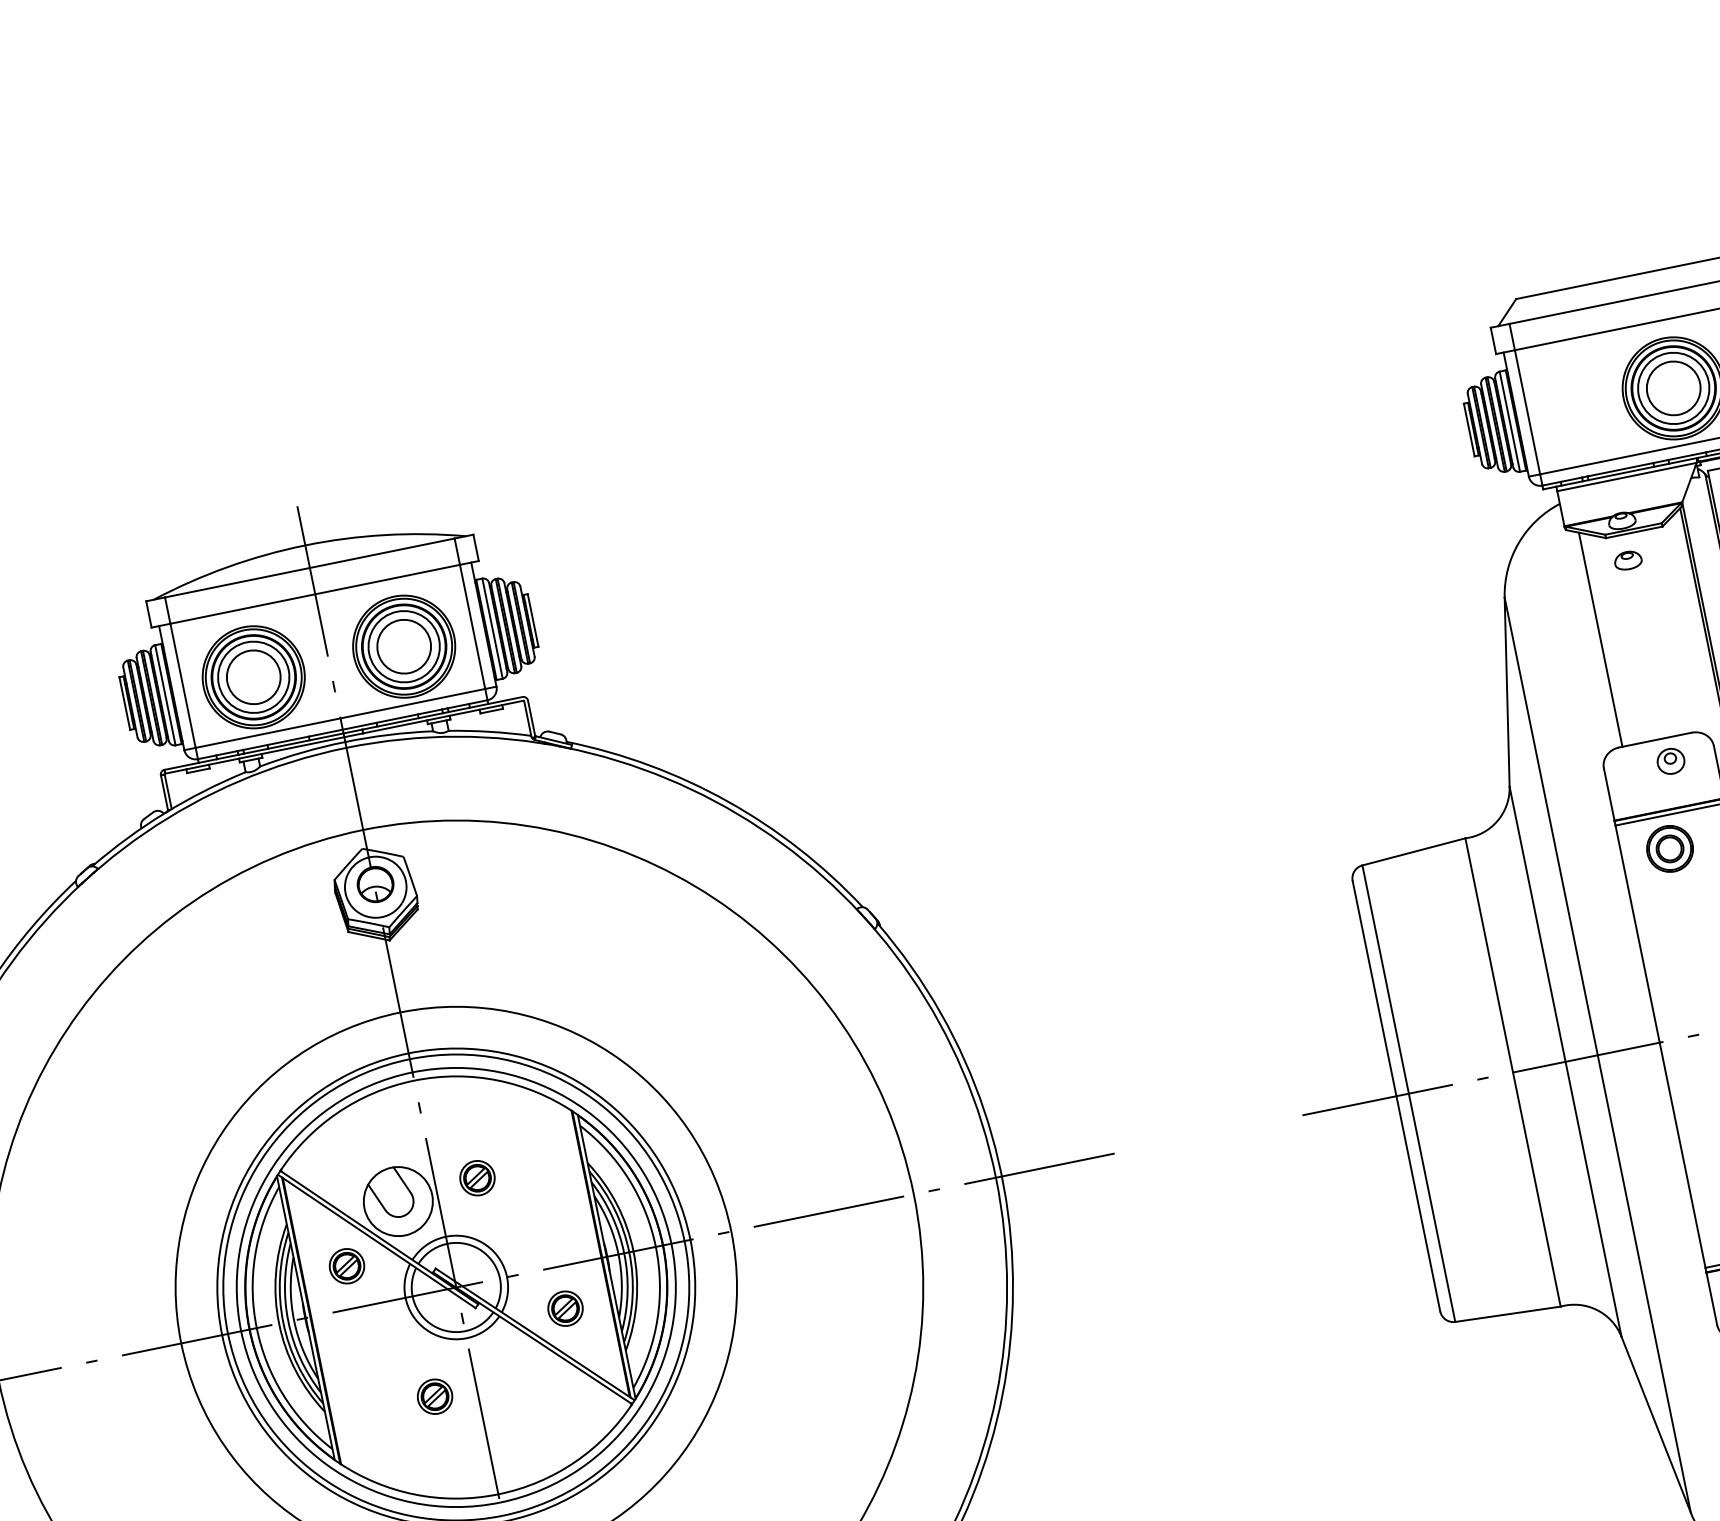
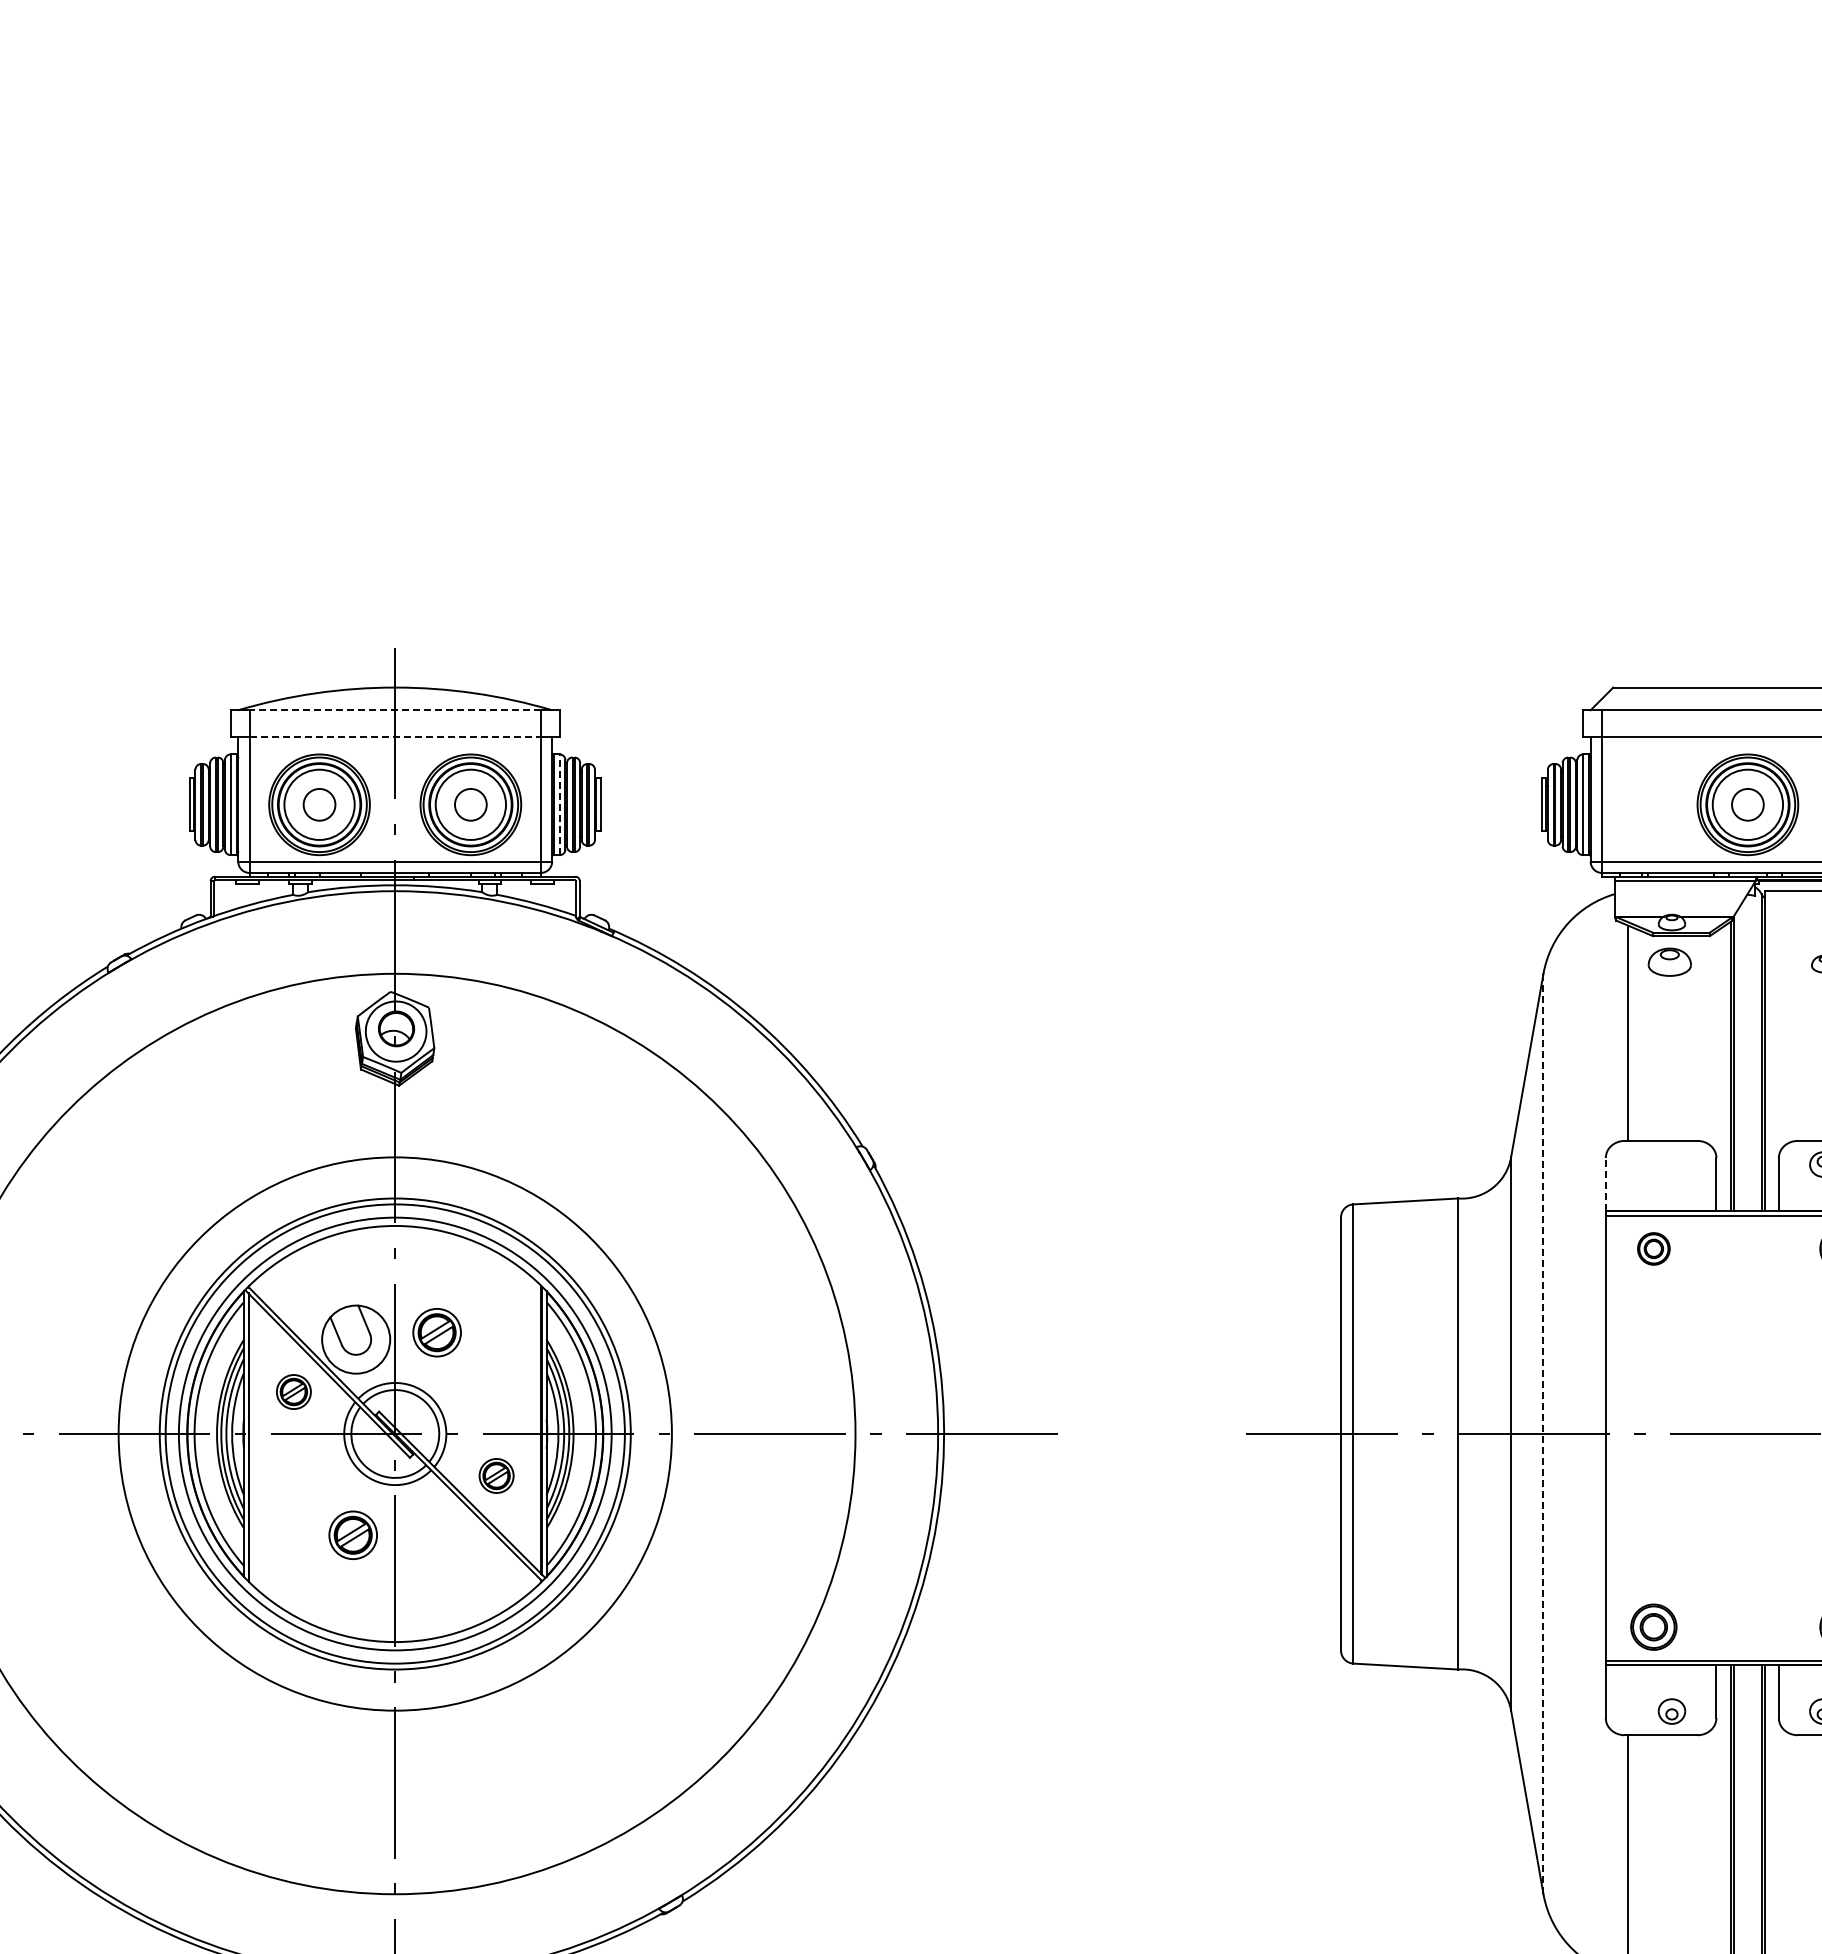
circle: (1673, 388) -> (1747, 804), size x0.6
part: (1628, 559) -> (1670, 961), size x1.6
line: (310, 568) -> (395, 710), solid -> dashed
line: (315, 594) -> (395, 736), solid -> dashed
line: (492, 628) -> (559, 804), solid -> dashed
circle: (403, 646) -> (470, 804), size x0.6
circle: (253, 676) -> (319, 804), size x0.6
part: (1670, 761) -> (1671, 1164), removed
line: (1608, 793) -> (1605, 1183), solid -> dashed
part: (1669, 848) -> (1653, 1248), size x0.7
line: (1597, 1055) -> (1543, 1434), solid -> dashed
part: (477, 1178) -> (437, 1332), size x1.4
part: (435, 1396) -> (353, 1535), size x1.4

